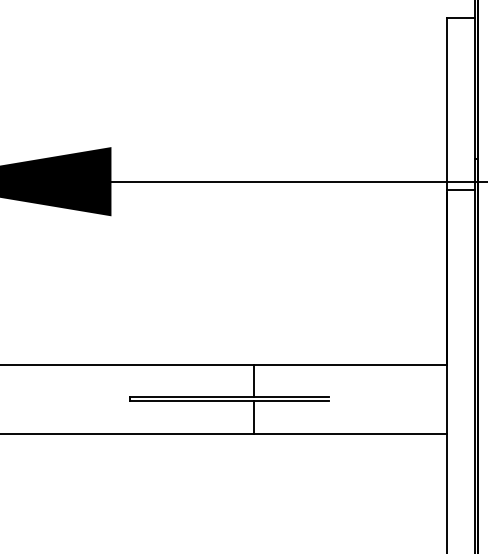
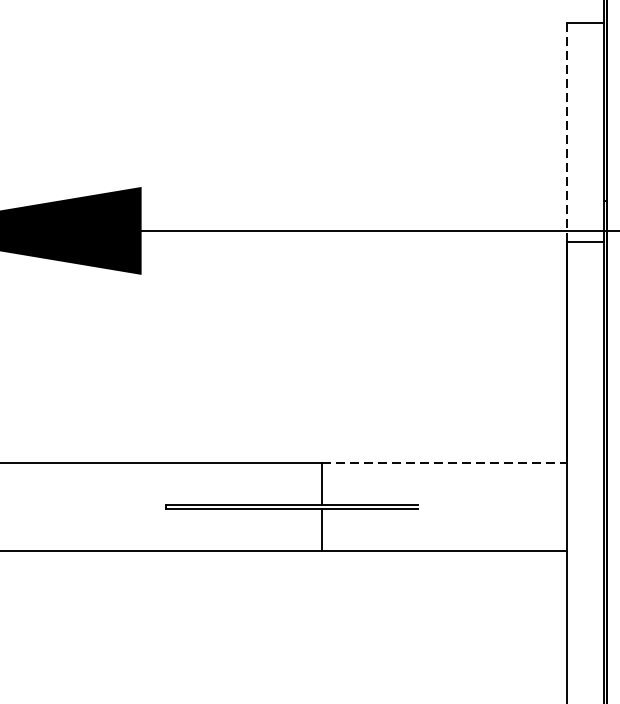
line: (446, 104) -> (567, 132), solid -> dashed
line: (350, 364) -> (445, 463), solid -> dashed

